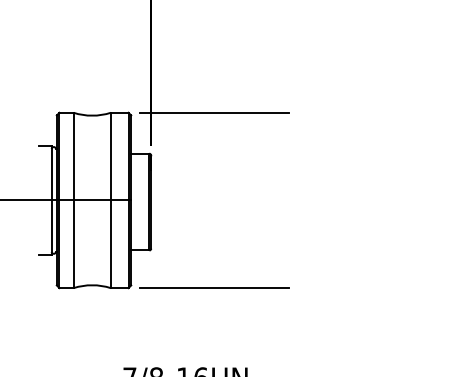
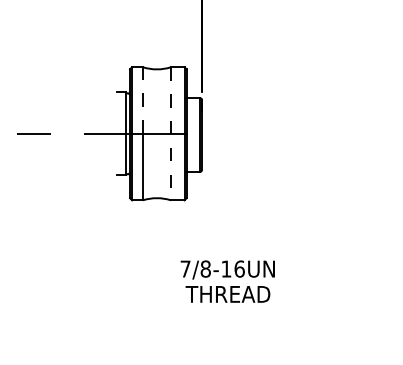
line: (214, 113) -> (249, 67), removed
line: (73, 156) -> (142, 100), solid -> dashed
line: (111, 200) -> (171, 133), solid -> dashed
line: (214, 288) -> (249, 200), removed

